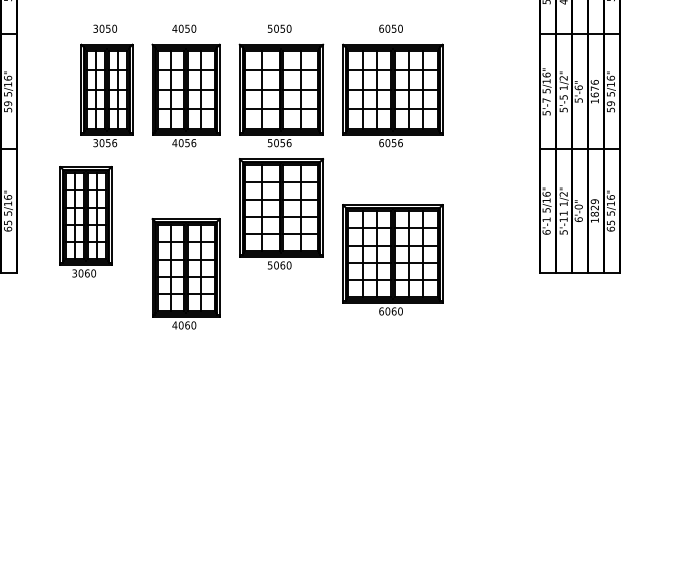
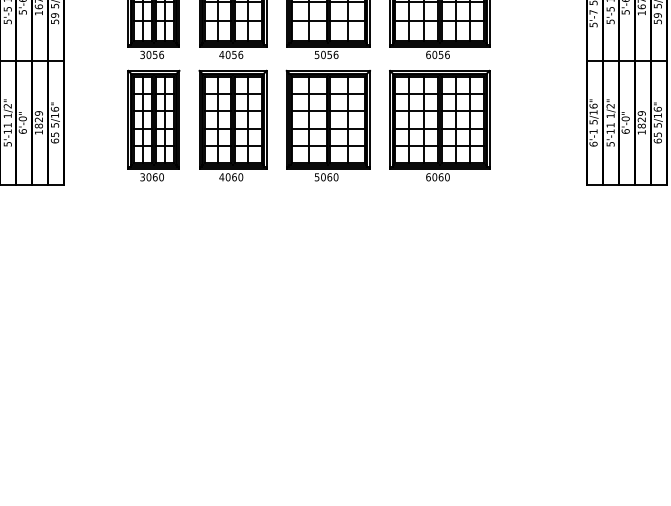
part: (85, 221) -> (153, 125), moved
part: (392, 259) -> (439, 125), moved
part: (185, 273) -> (232, 125), moved

